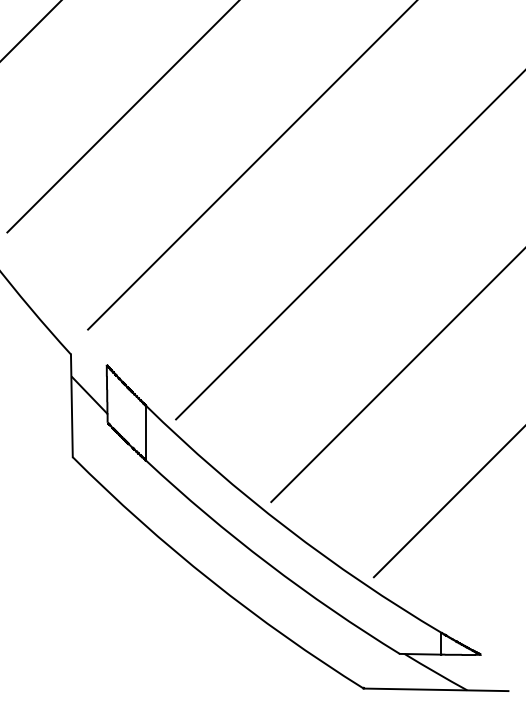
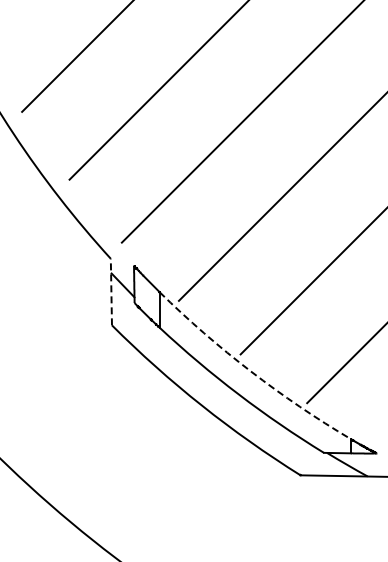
line: (72, 404) -> (111, 291), solid -> dashed
arc: (286, 528) -> (250, 371), solid -> dashed

